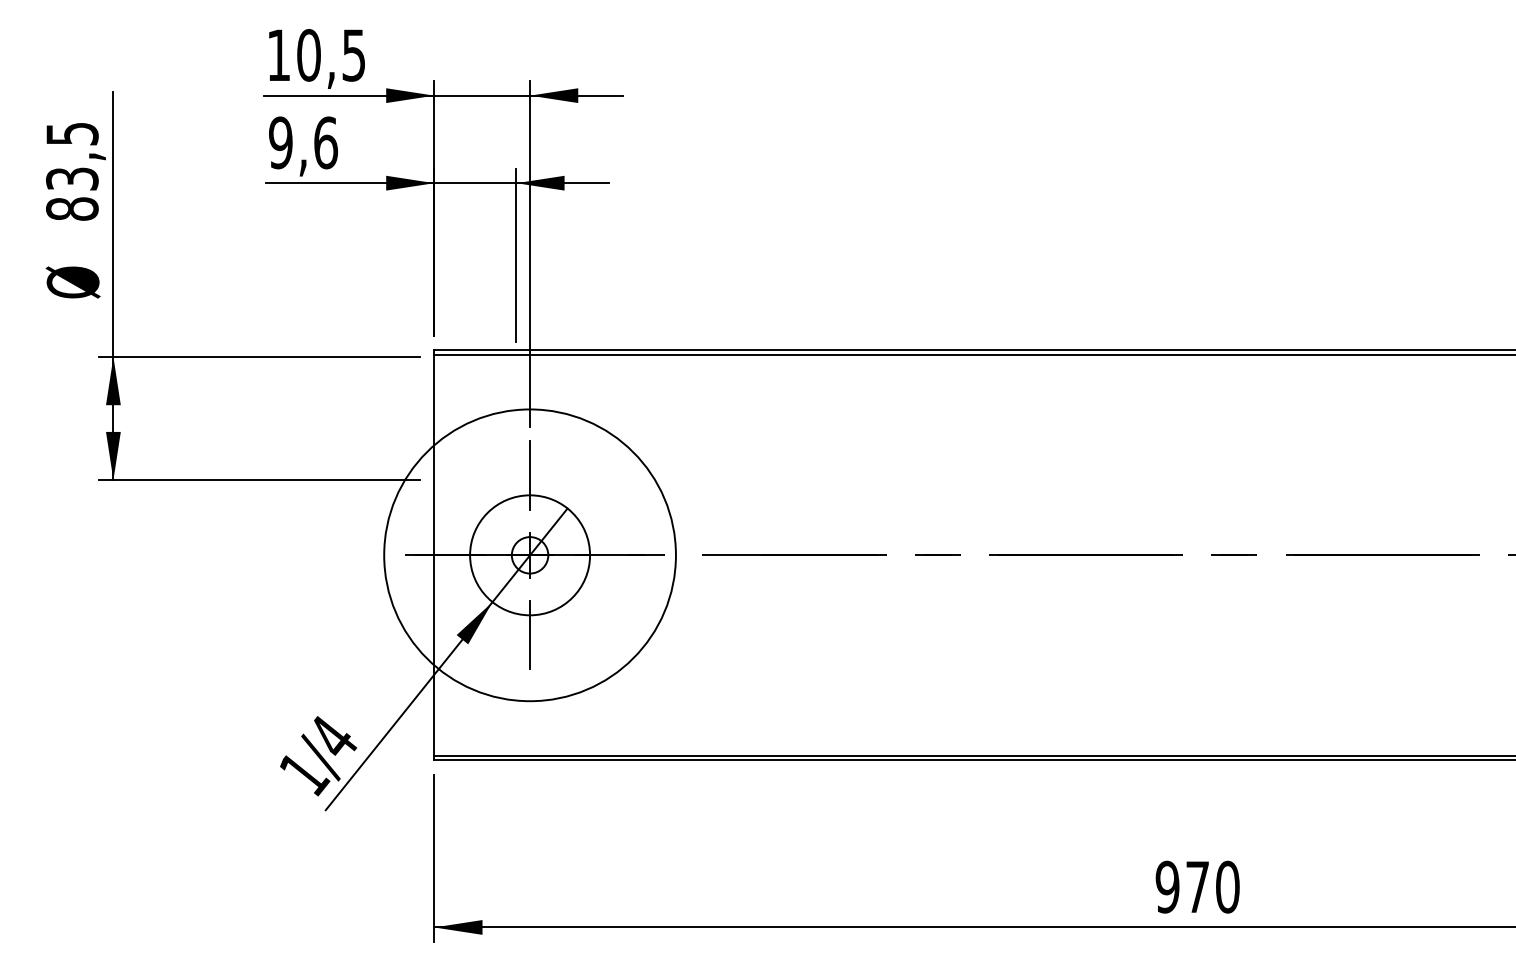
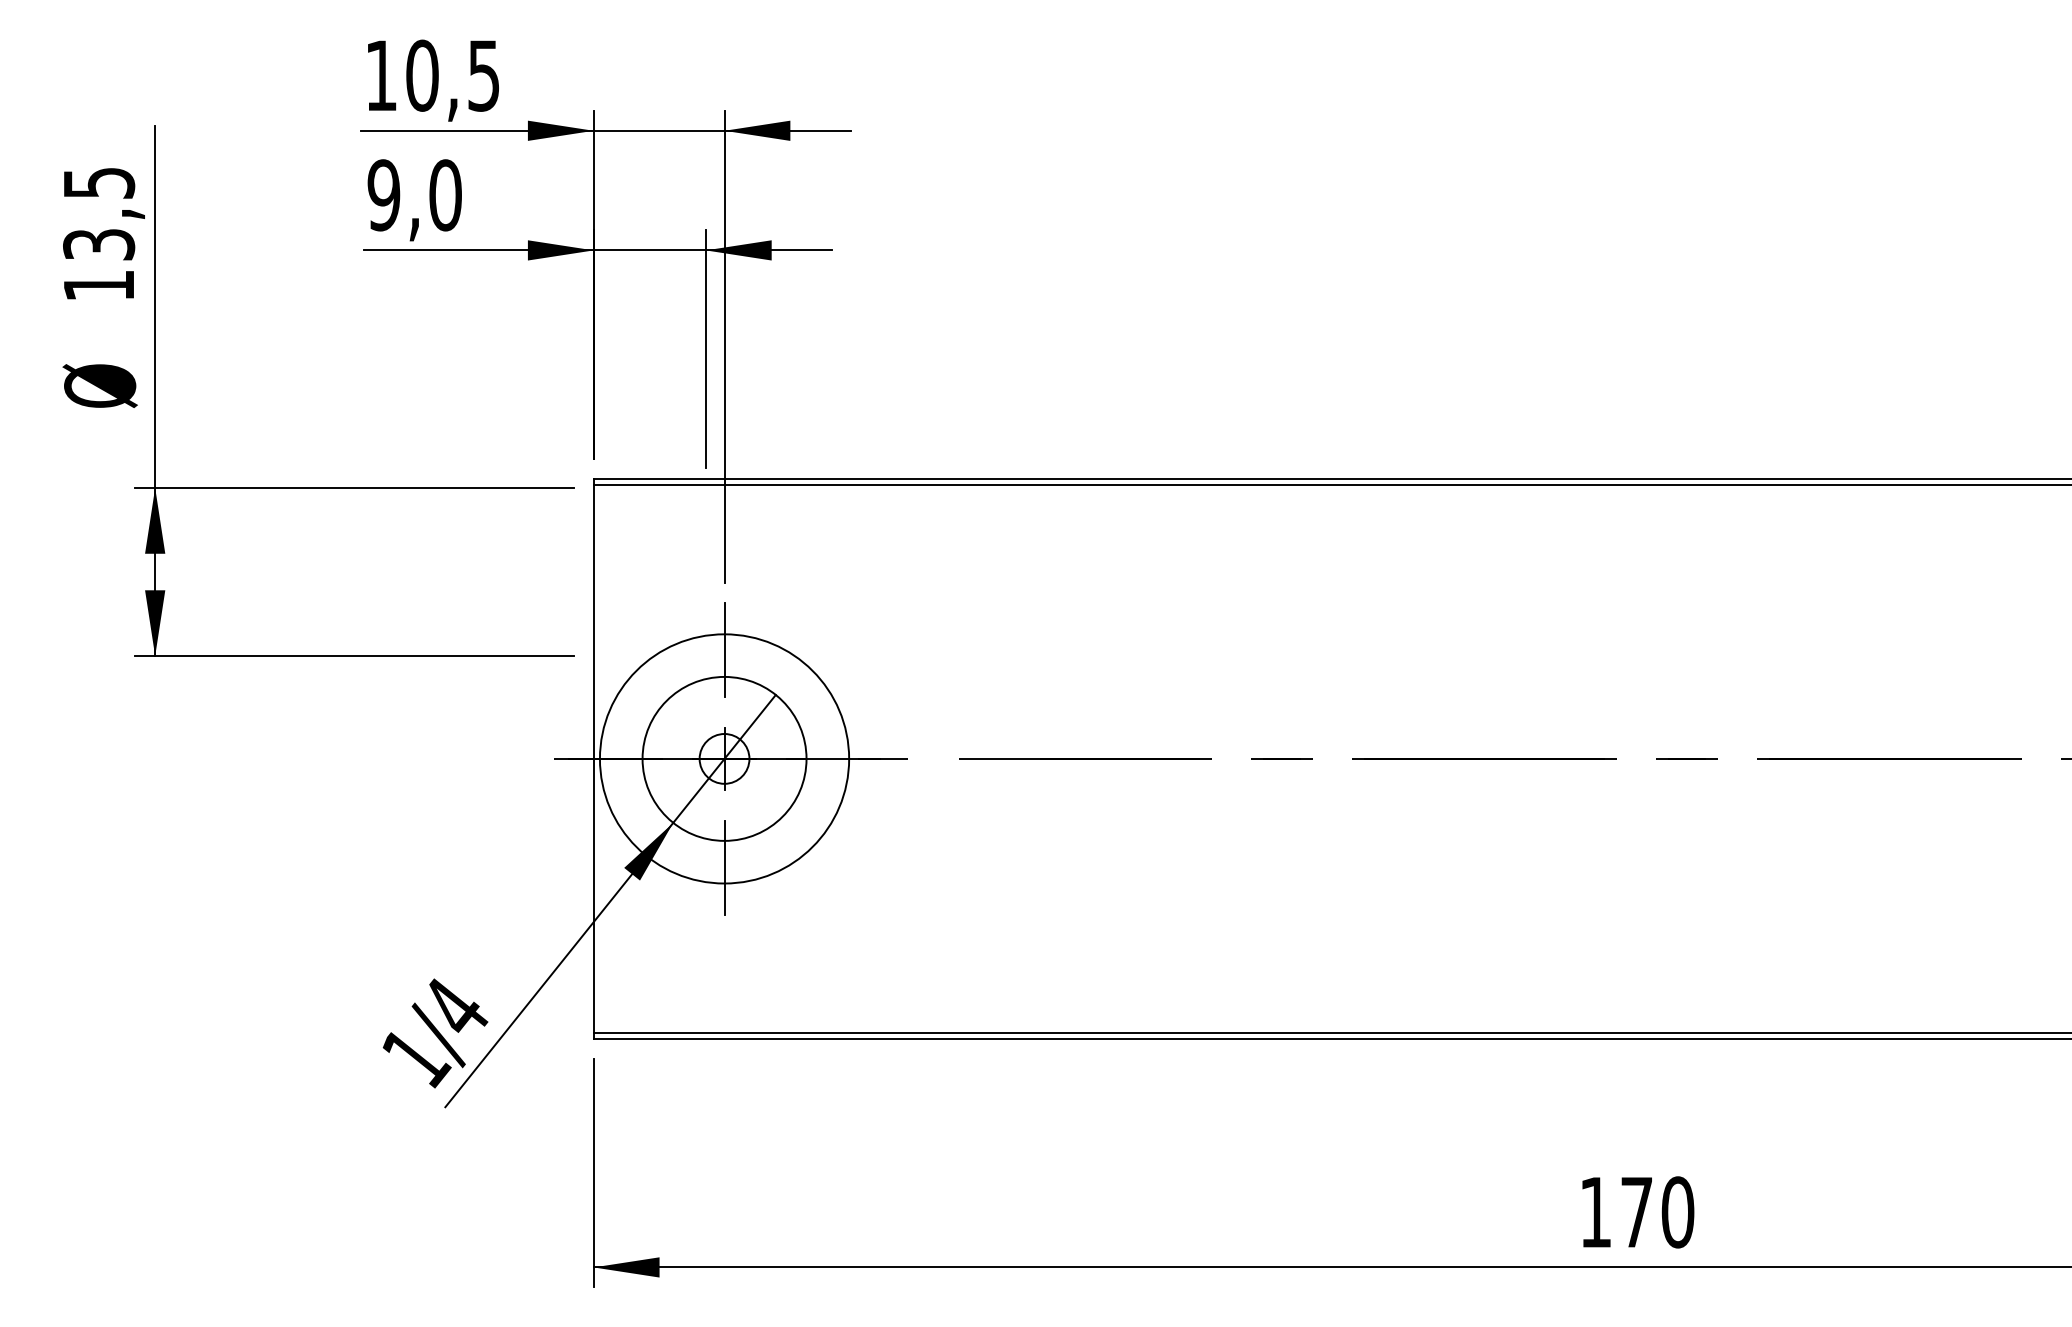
text: (325, 143) -> (445, 195), 9,6 -> 9,0
text: (72, 208) -> (99, 285), 83,5 -> 13,5
circle: (530, 555) -> (724, 758), size x0.62
text: (1167, 887) -> (1595, 1212), 970 -> 170

